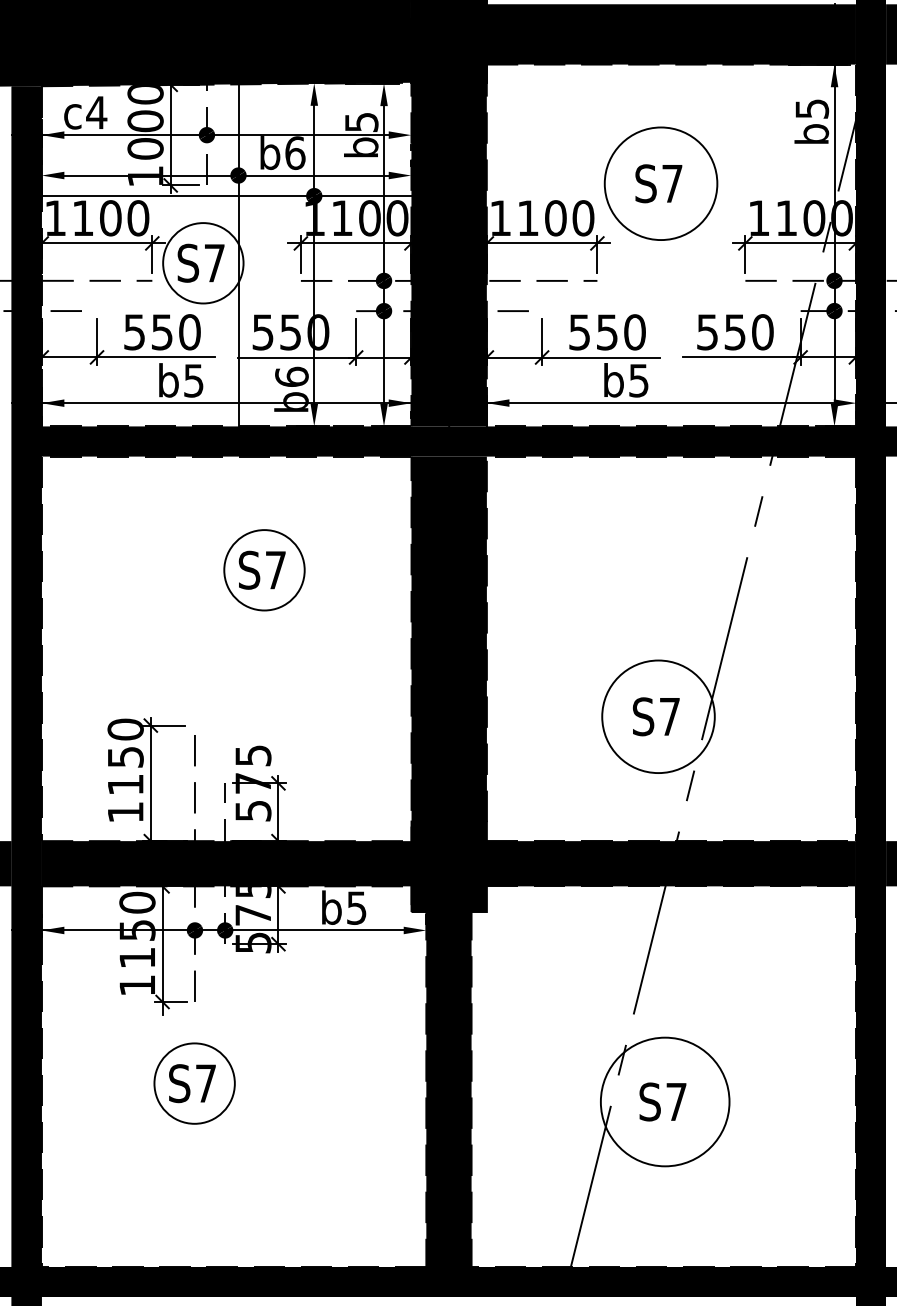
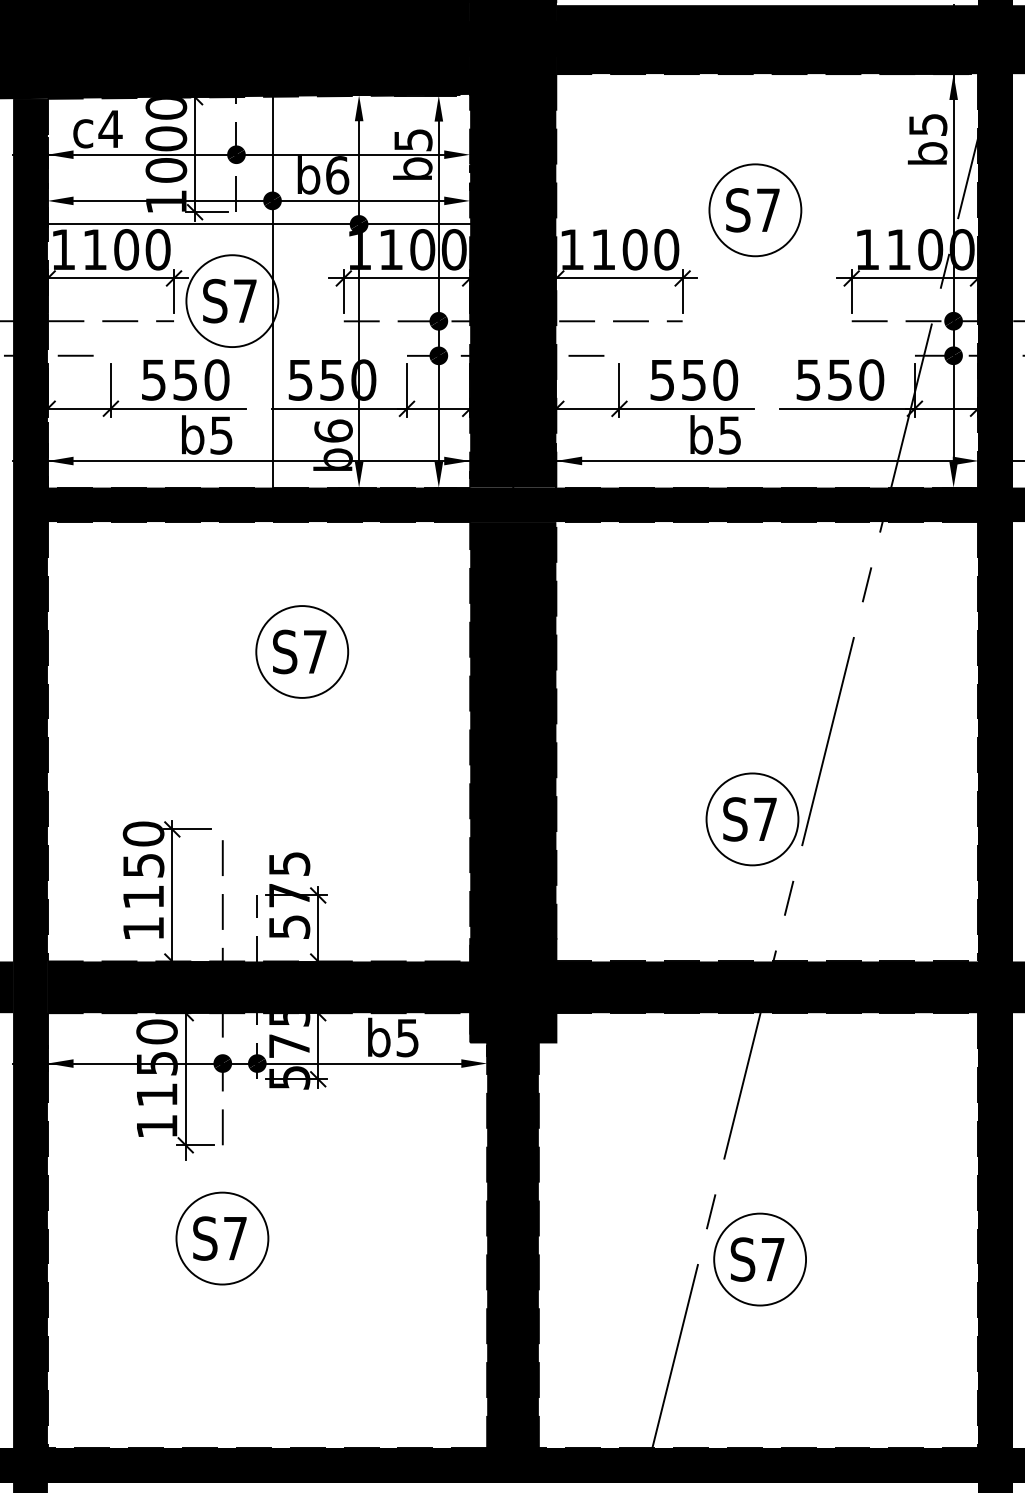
circle: (661, 183) -> (755, 210), size x0.71
circle: (658, 716) -> (752, 819), size x0.71
circle: (665, 1101) -> (760, 1259), size x0.62

